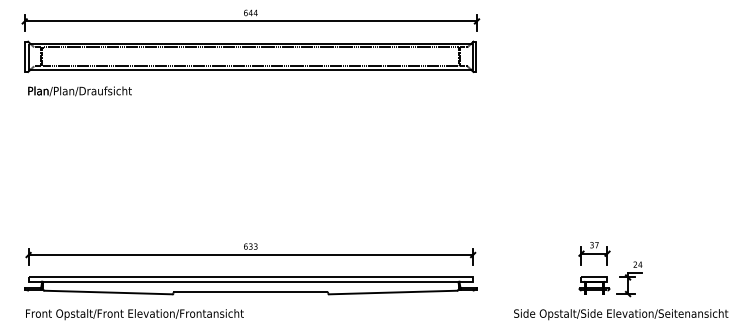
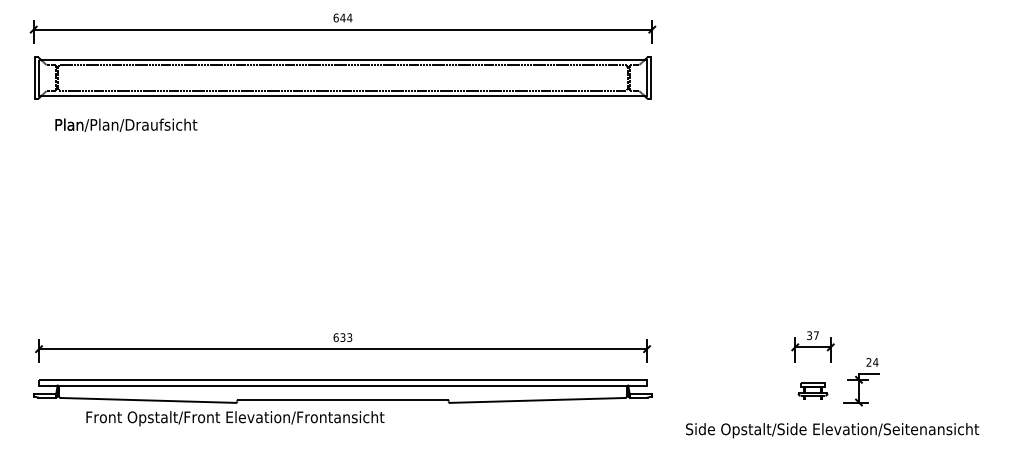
text: (80, 90) -> (126, 124), moved
part: (594, 285) -> (812, 391), size x0.7
text: (134, 314) -> (235, 418), moved
text: (621, 314) -> (832, 430), moved

